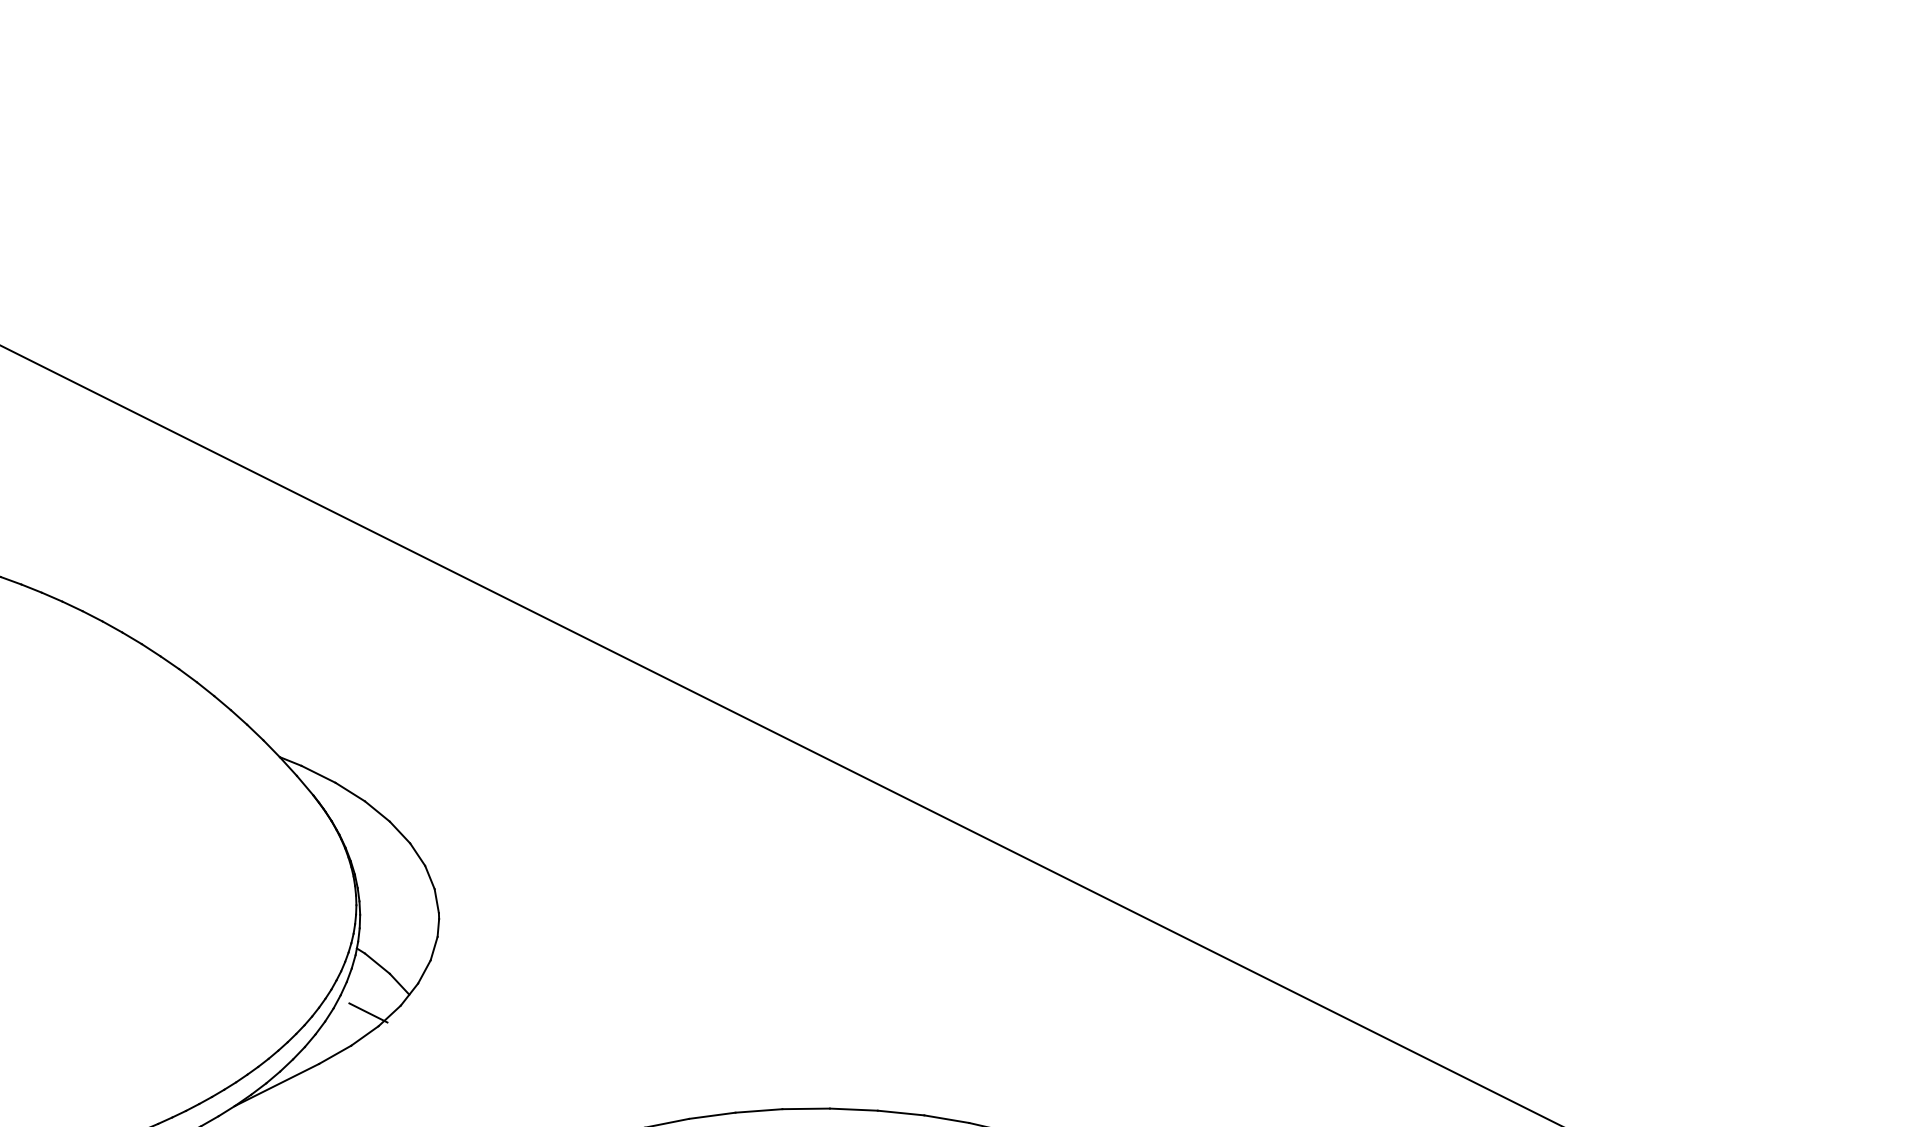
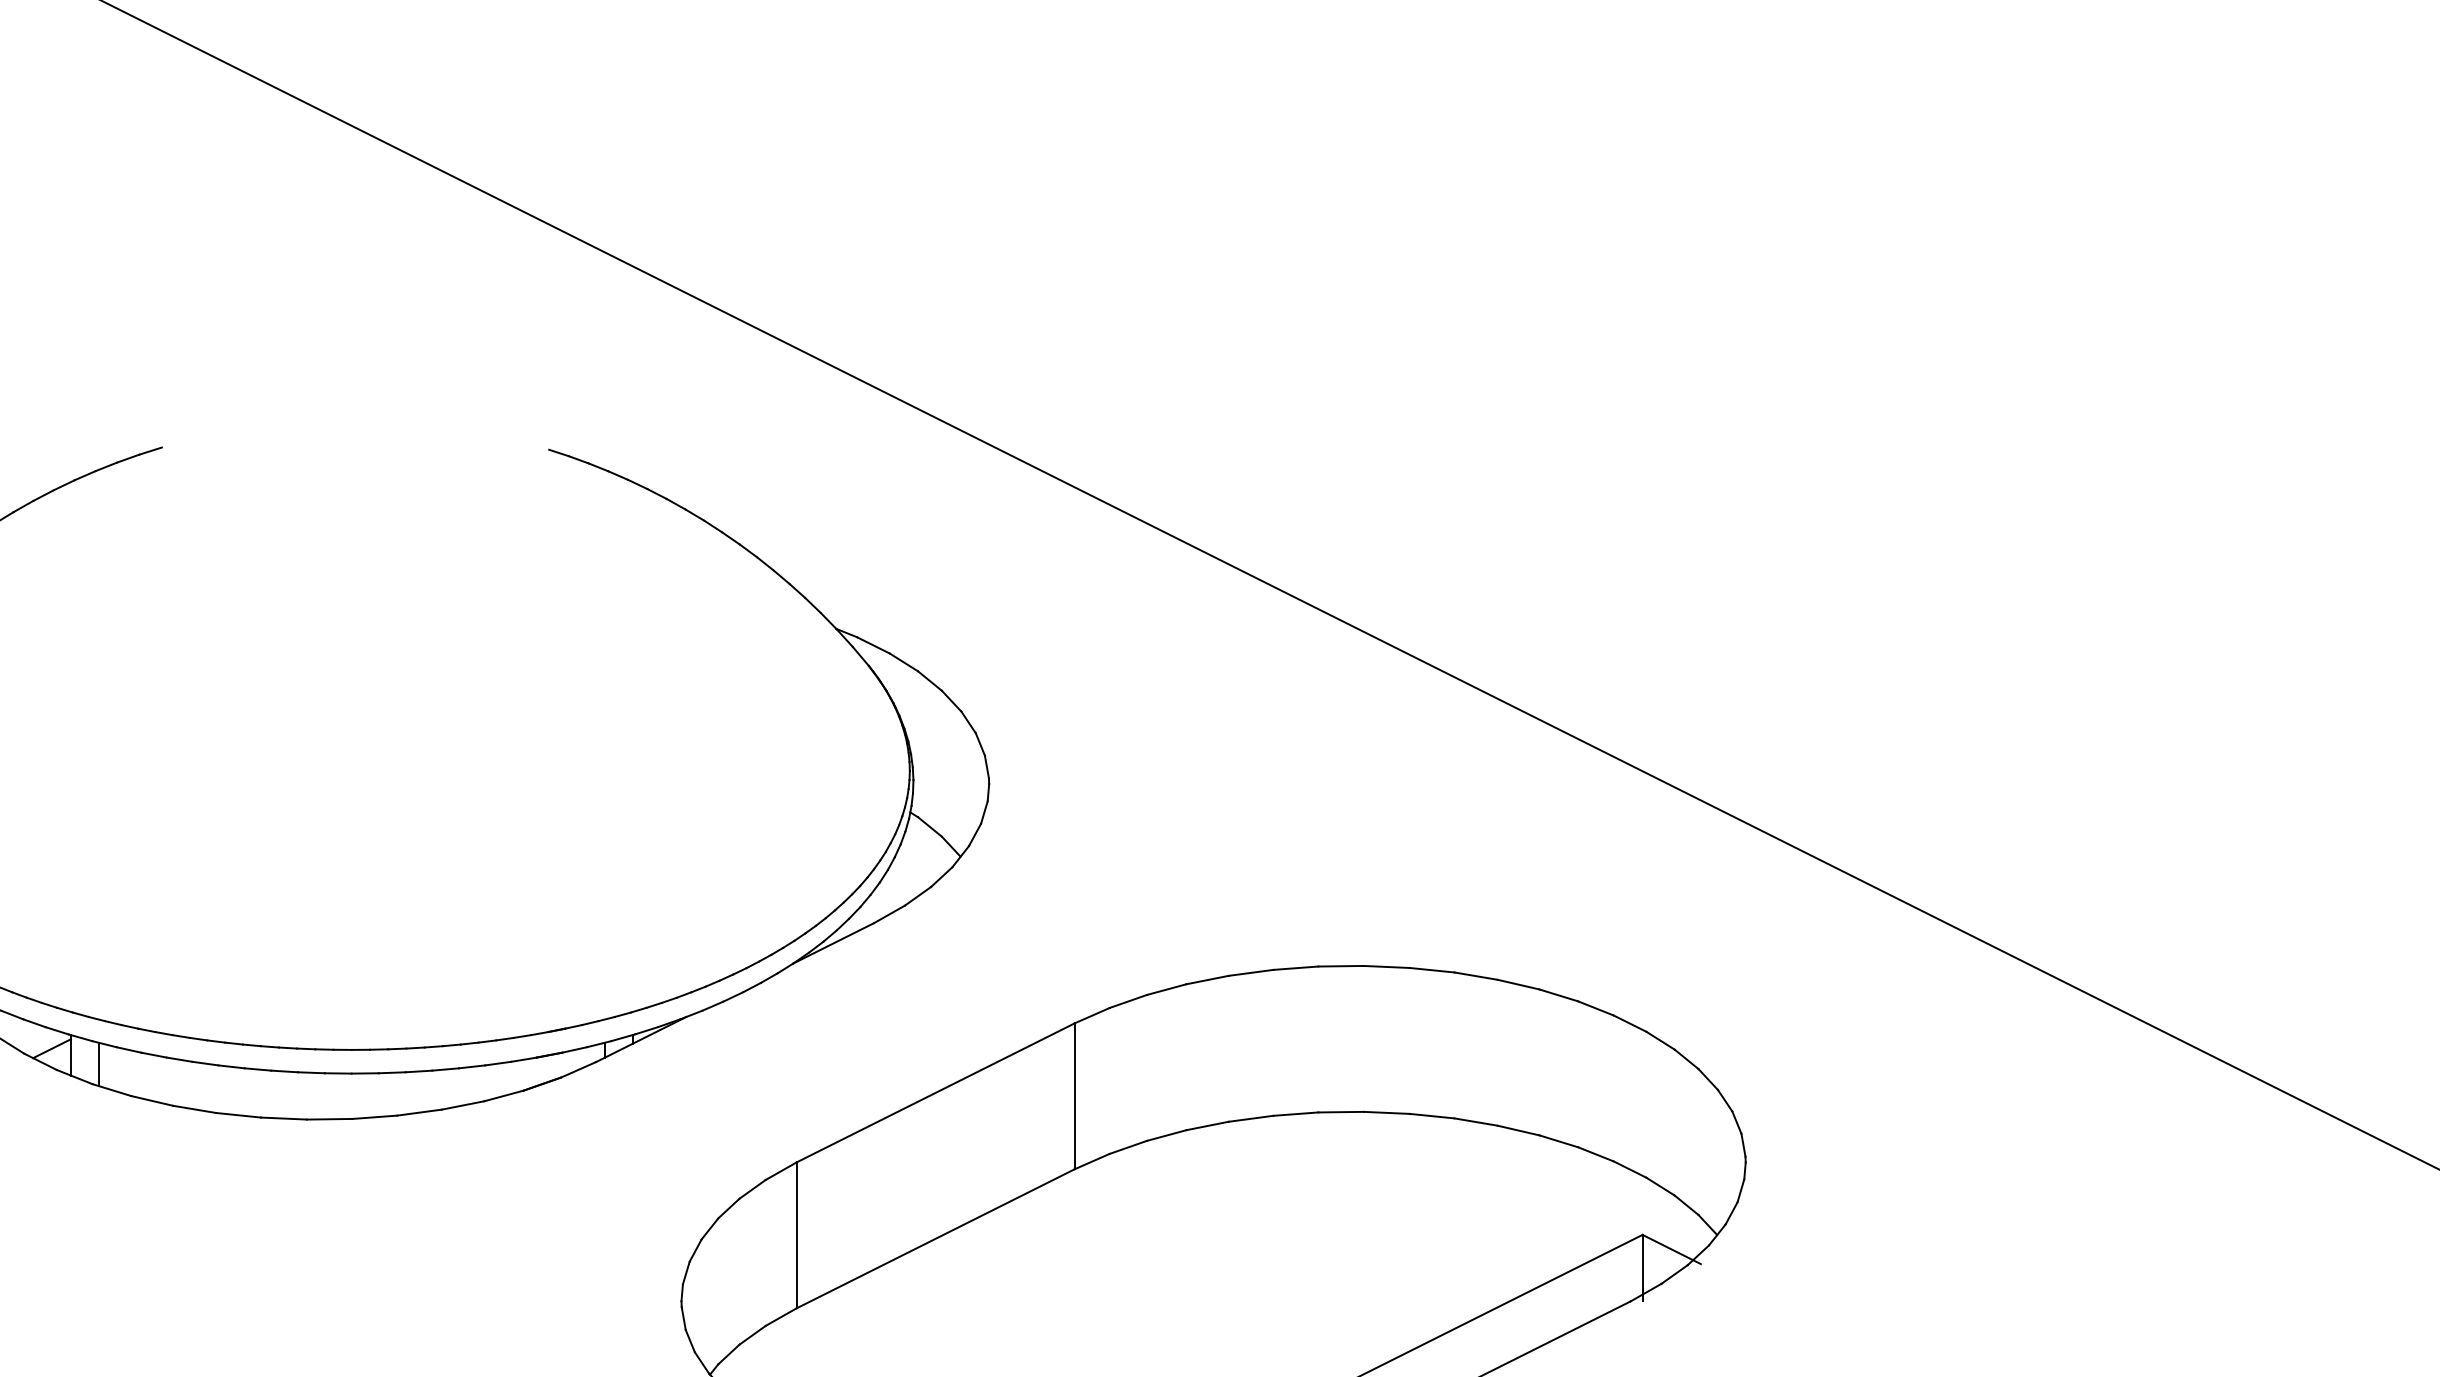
line: (368, 1013) -> (921, 874), removed

